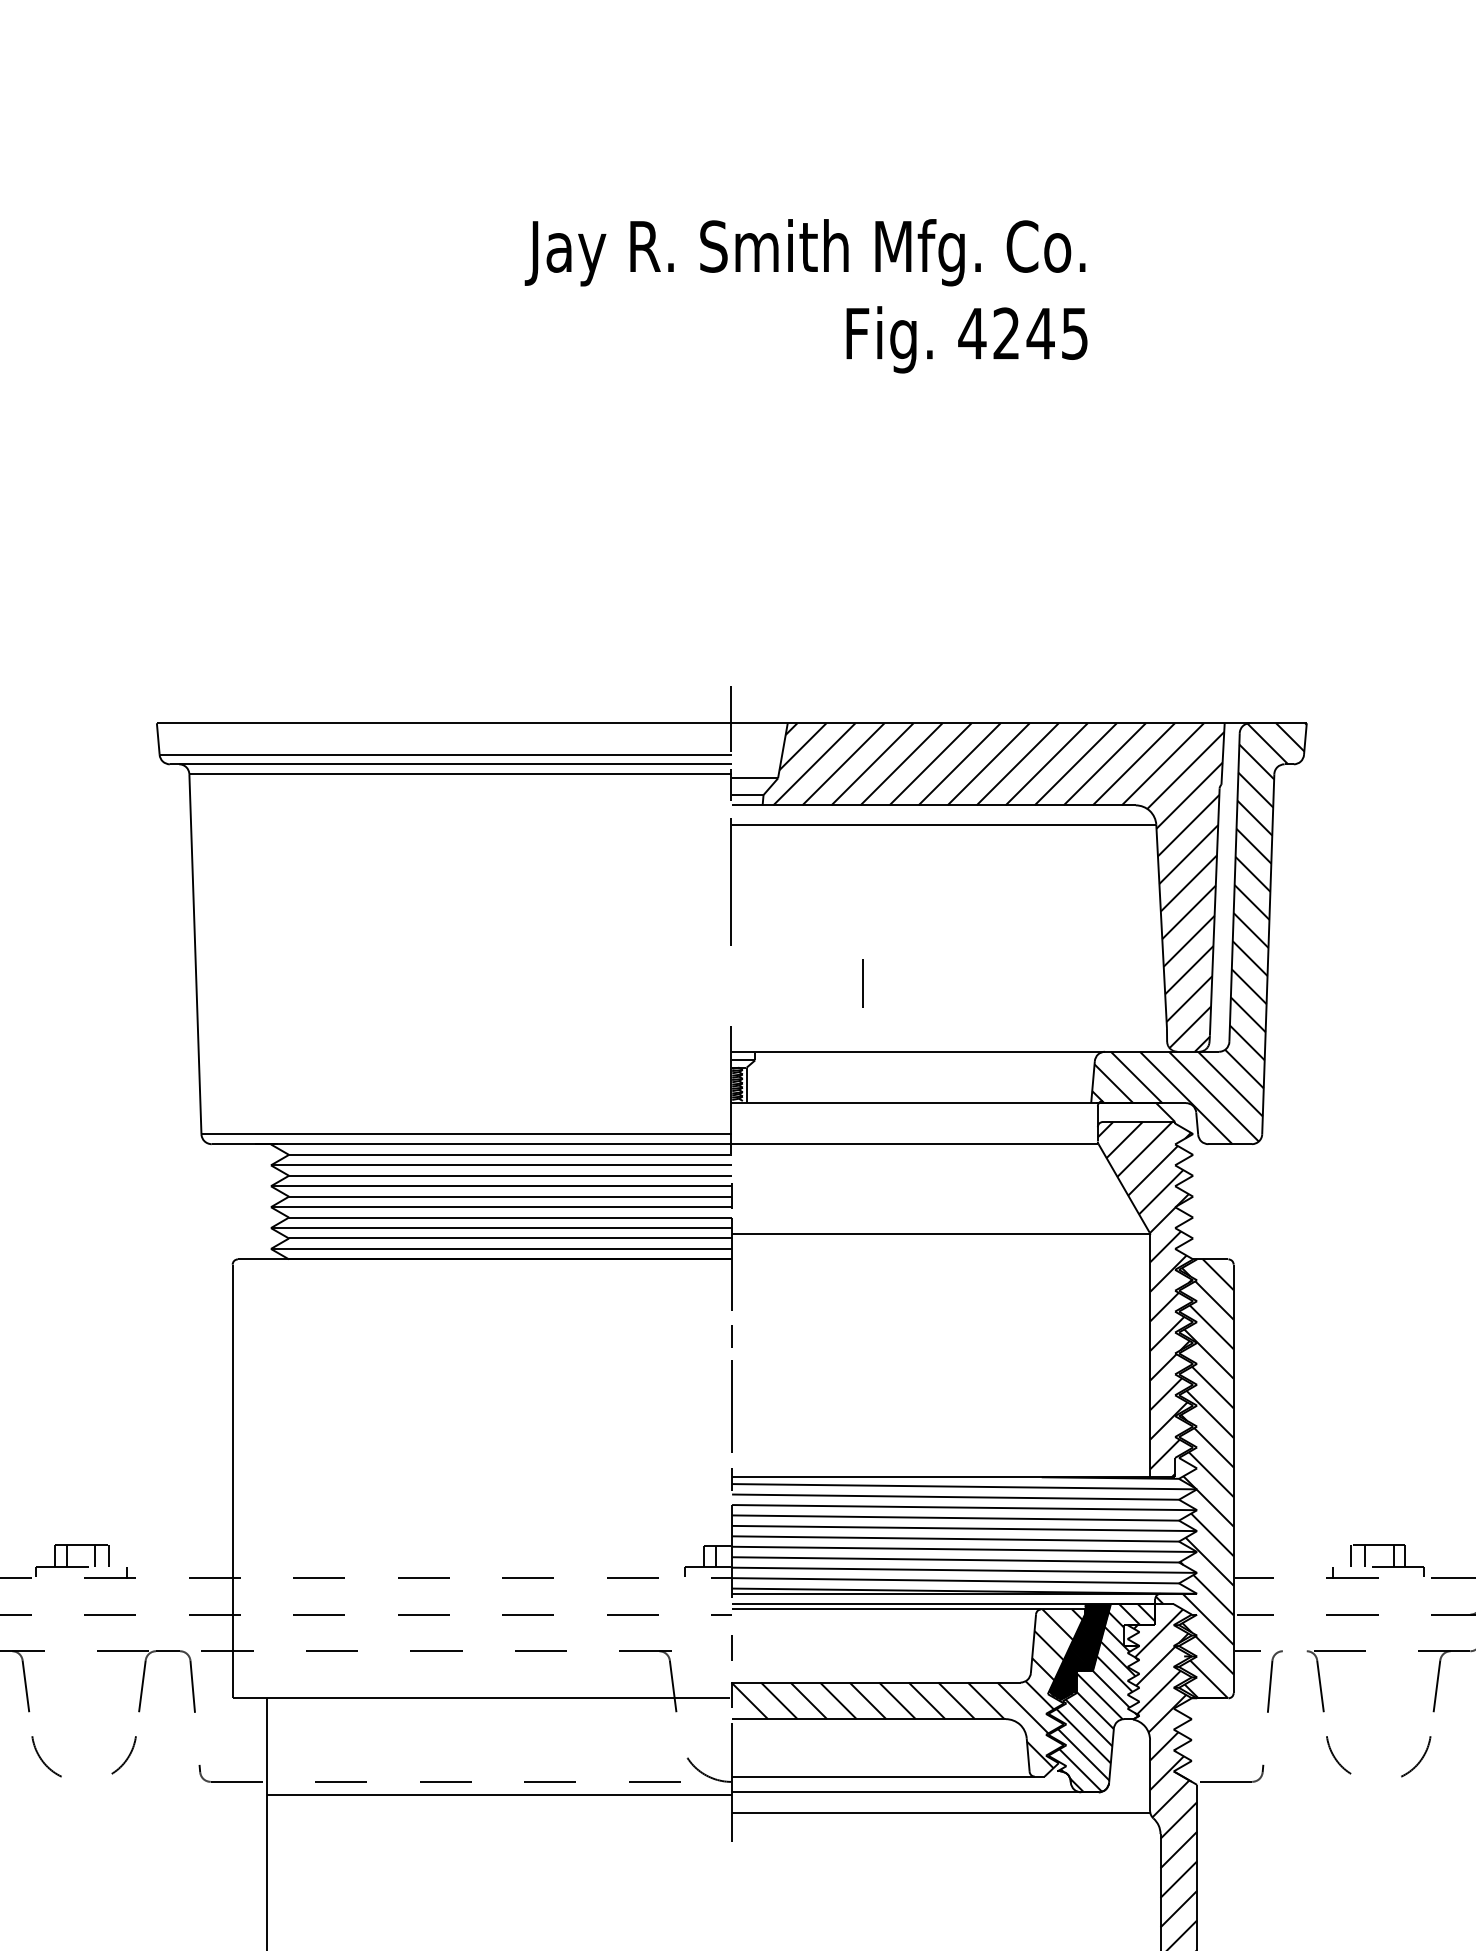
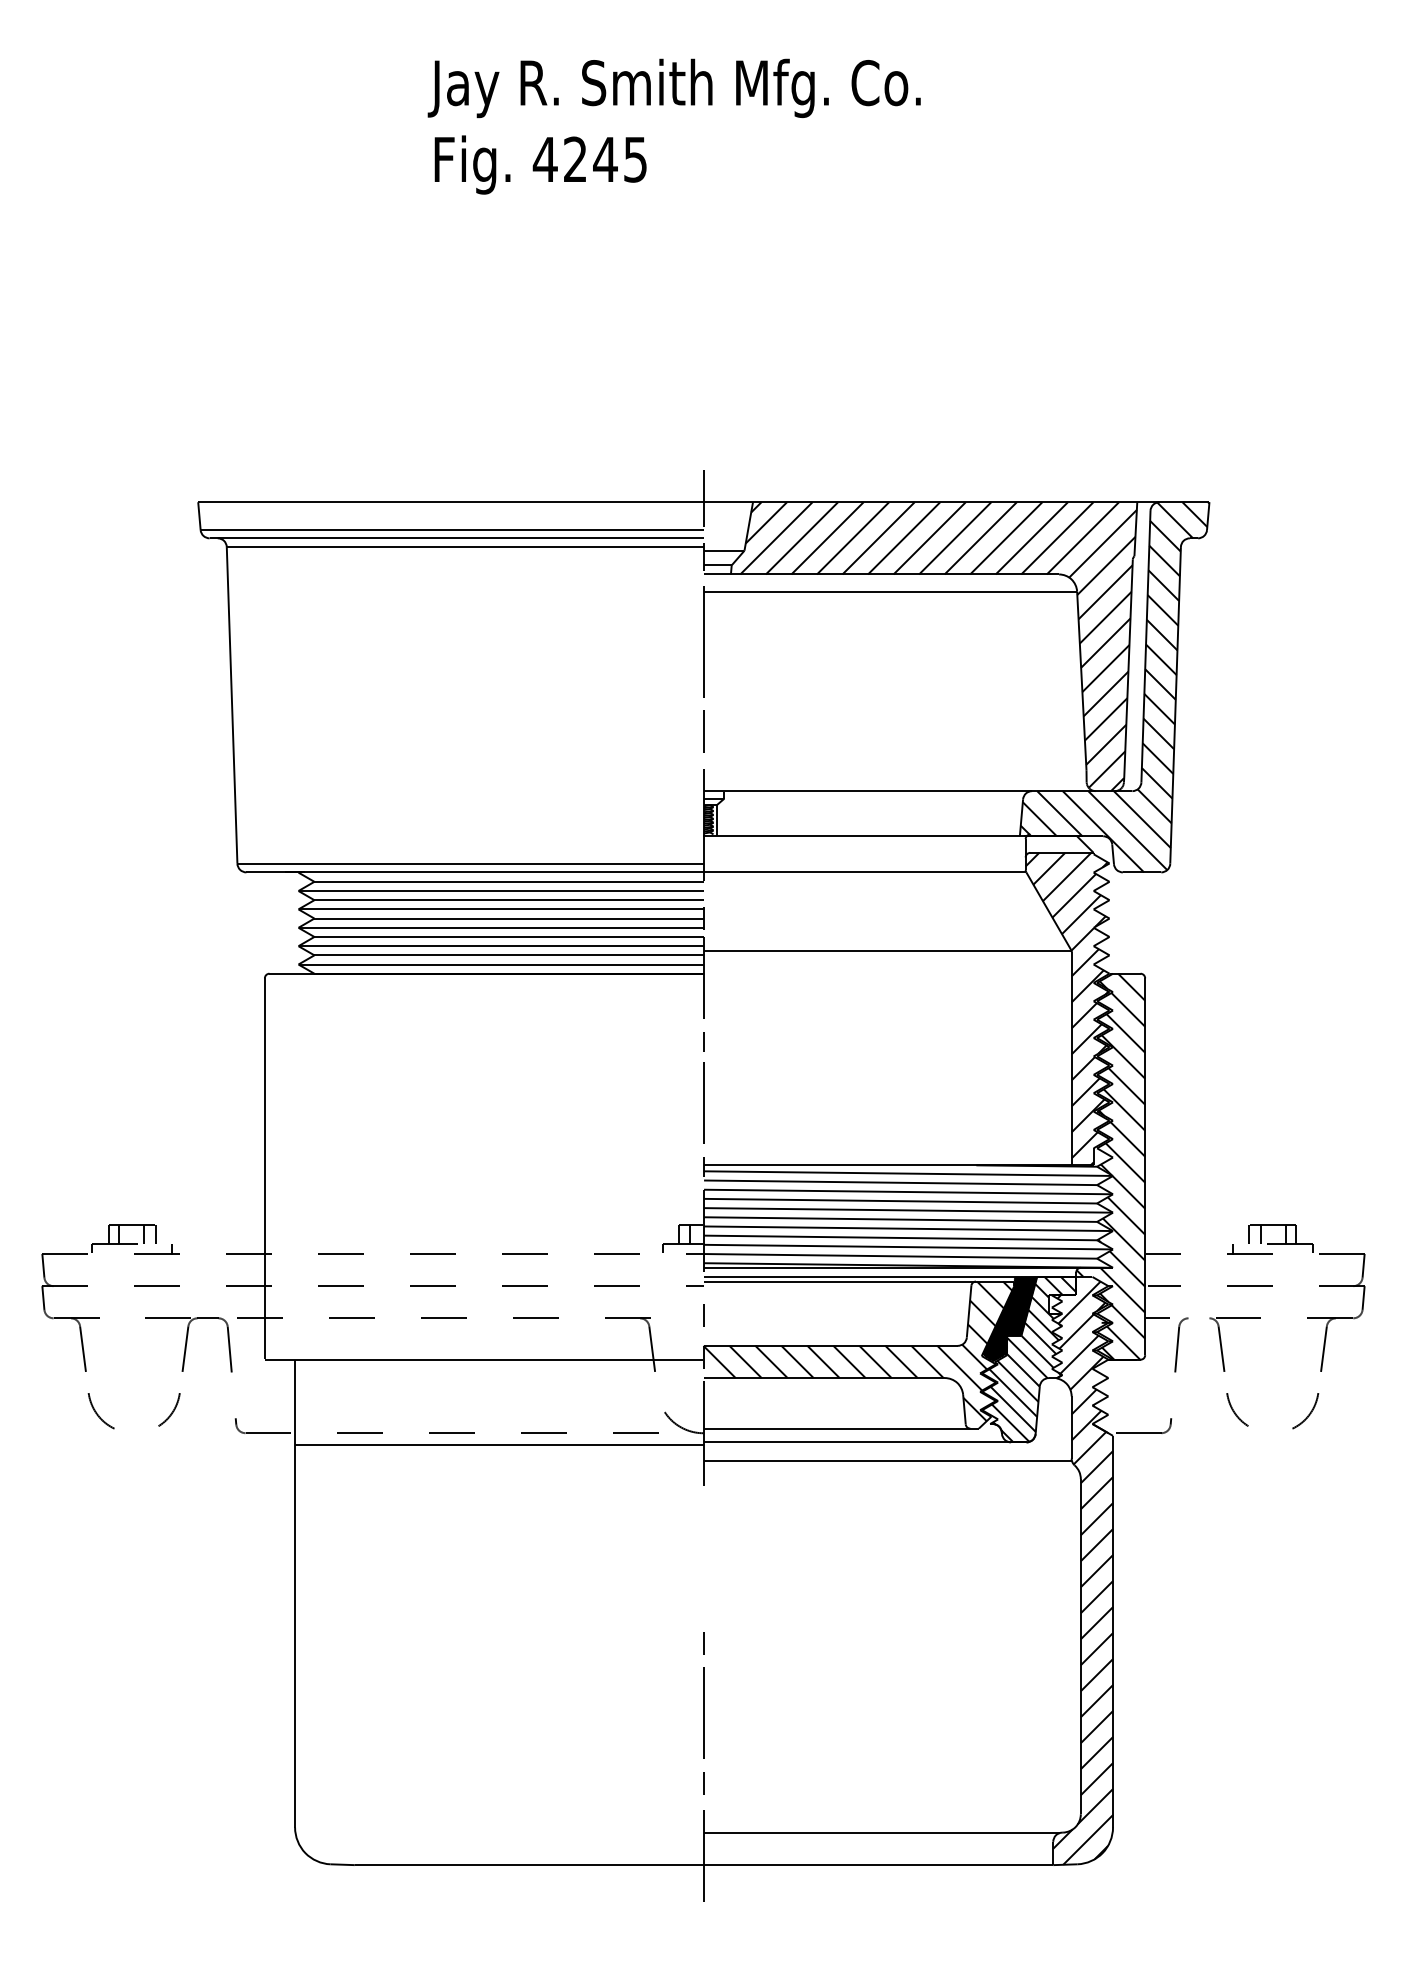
text: (804, 252) -> (673, 88), moved
text: (966, 339) -> (540, 164), moved
line: (863, 983) -> (703, 731), moved

